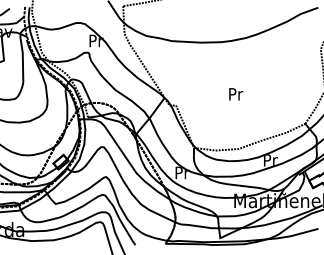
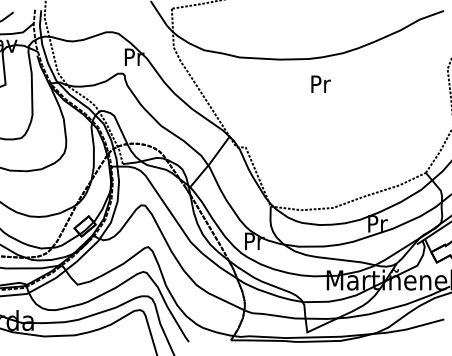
text: (236, 94) -> (321, 84), moved

